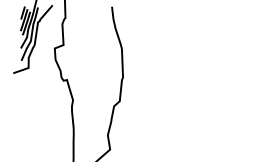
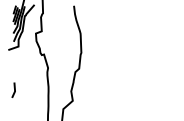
line: (22, 132) -> (14, 89), added

